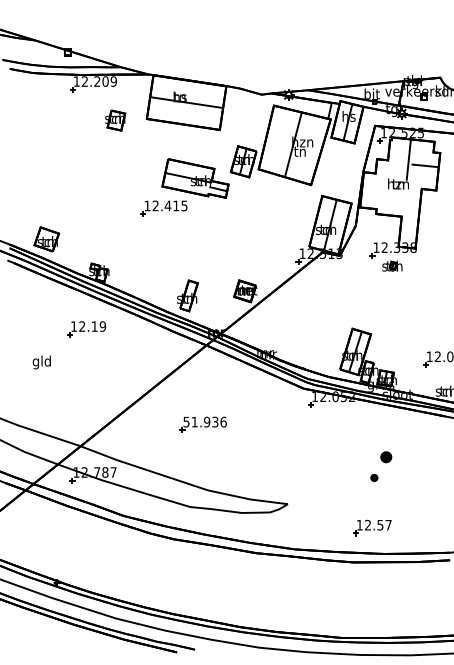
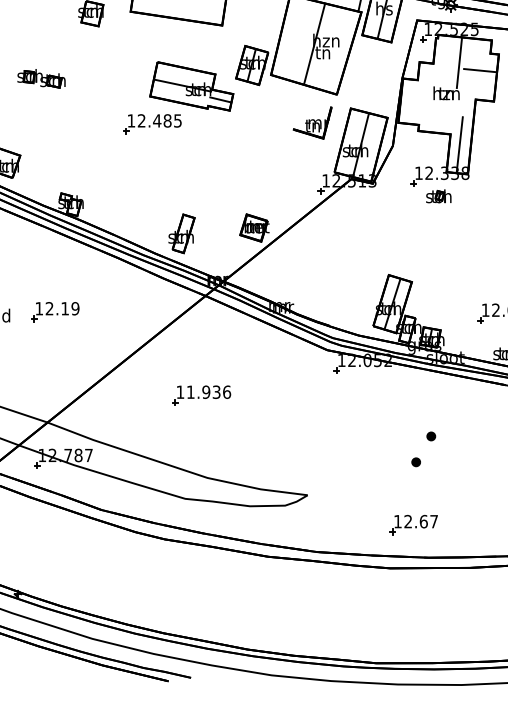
part: (75, 172) -> (41, 78), added
text: (176, 205) -> (167, 120), 12.415 -> 12.485
part: (291, 207) -> (312, 122), added
line: (408, 225) -> (459, 145), added
part: (86, 329) -> (54, 312), moved
text: (186, 421) -> (180, 391), 51.936 -> 11.936
part: (386, 457) -> (431, 436), size x0.62
text: (380, 524) -> (423, 520), 12.57 -> 12.67

